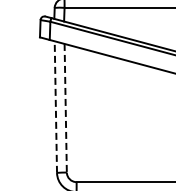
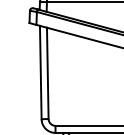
line: (55, 107) -> (40, 72), dashed -> solid
line: (65, 108) -> (47, 73), dashed -> solid

